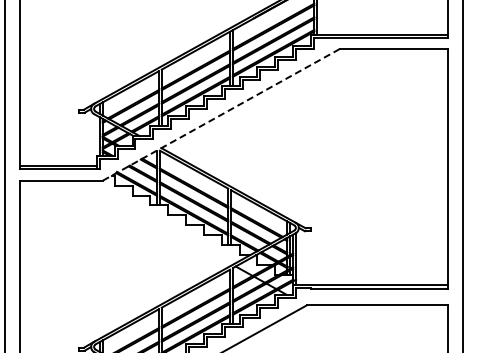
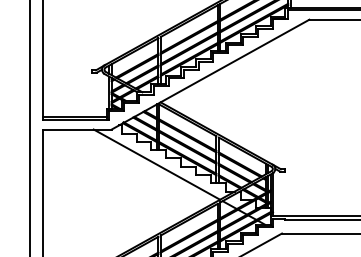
line: (220, 115) -> (209, 75), dashed -> solid
line: (156, 222) -> (156, 164), added

